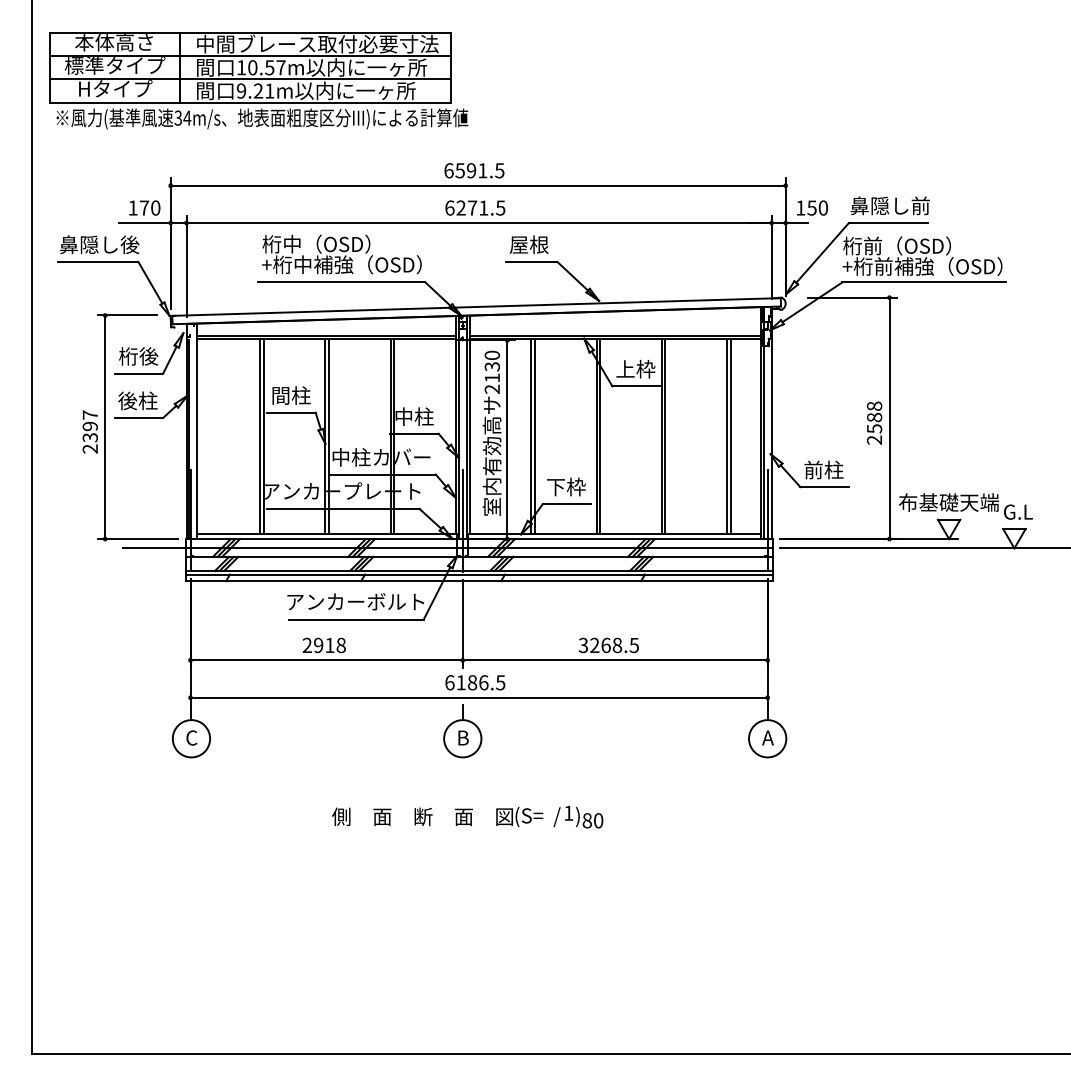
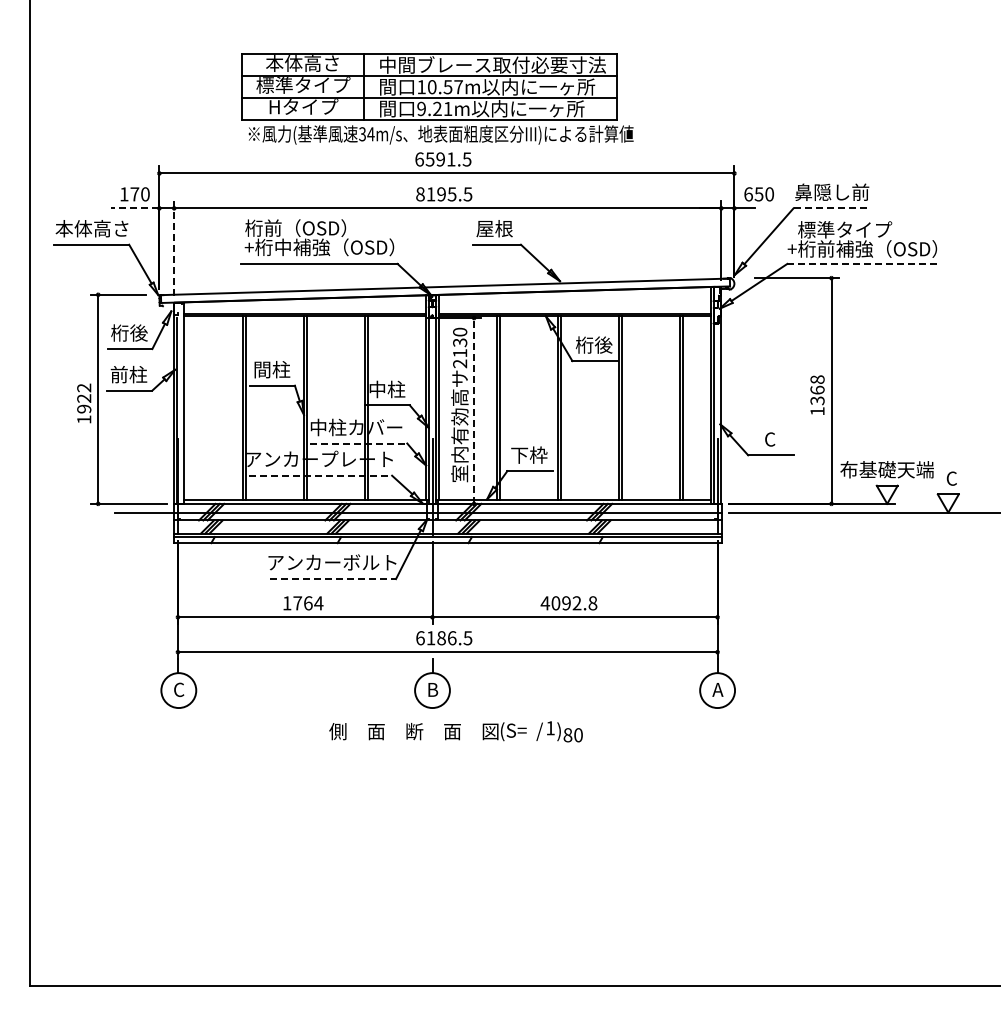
part: (258, 79) -> (437, 98), moved
text: (467, 208) -> (436, 194), 6271.5 -> 8195.5
text: (800, 208) -> (748, 194), 150 -> 650
line: (144, 223) -> (134, 208), solid -> dashed
line: (888, 223) -> (830, 208), solid -> dashed
text: (291, 243) -> (272, 227), 桁中（OSD） -> 桁前（OSD）
text: (99, 244) -> (92, 228), 鼻隠し後 -> 本体高さ
text: (899, 245) -> (840, 229), 桁前（OSD） -> 標準タイプ
line: (186, 265) -> (174, 248), solid -> dashed
line: (923, 282) -> (863, 263), solid -> dashed
text: (634, 368) -> (593, 344), 上枠 -> 桁後
text: (128, 400) -> (119, 374), 後柱 -> 前柱
text: (874, 428) -> (817, 400), 2588 -> 1368
text: (90, 431) -> (84, 403), 2397 -> 1922
line: (507, 439) -> (474, 410), solid -> dashed
text: (824, 469) -> (770, 438), 前柱 -> C
line: (383, 474) -> (358, 443), solid -> dashed
line: (342, 508) -> (320, 475), solid -> dashed
text: (1017, 511) -> (951, 478), G.L -> C
line: (356, 619) -> (333, 579), solid -> dashed
text: (323, 645) -> (302, 603), 2918 -> 1764
text: (608, 645) -> (568, 603), 3268.5 -> 4092.8
text: (467, 816) -> (455, 731), moved

